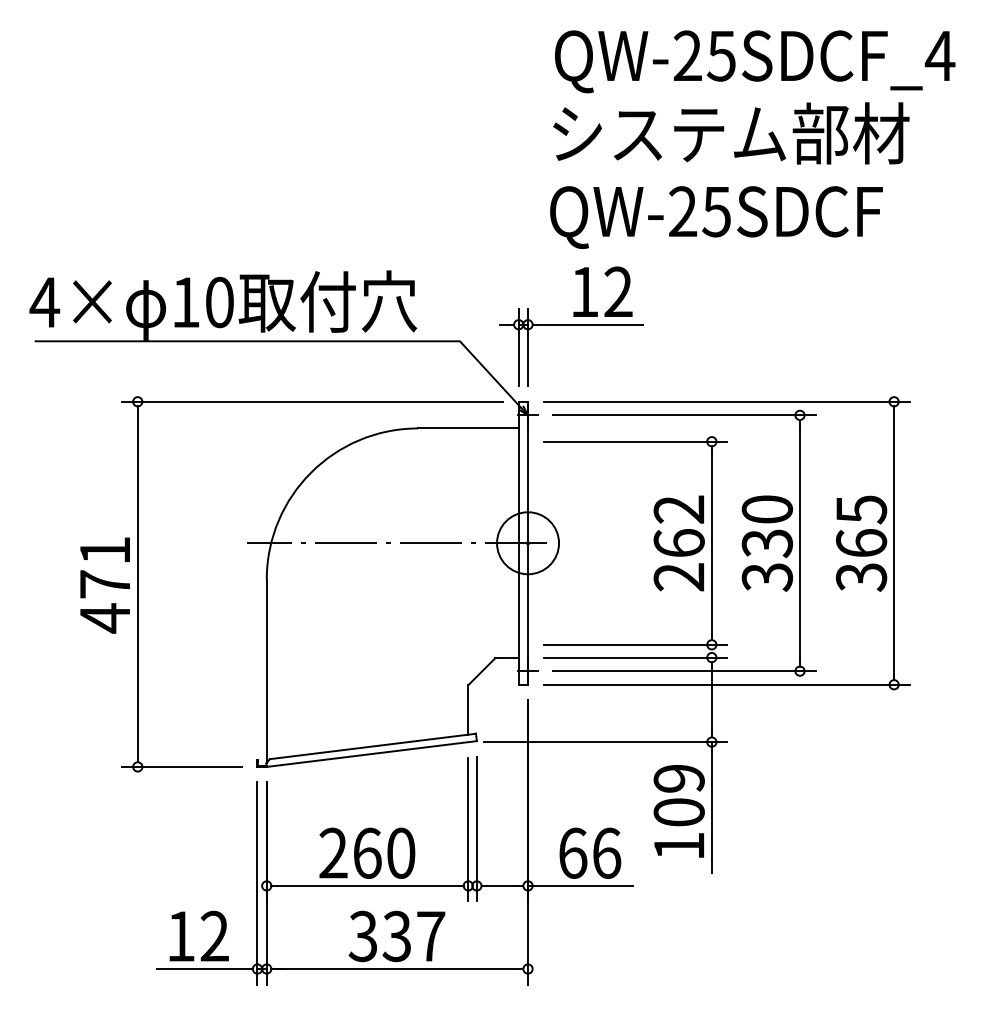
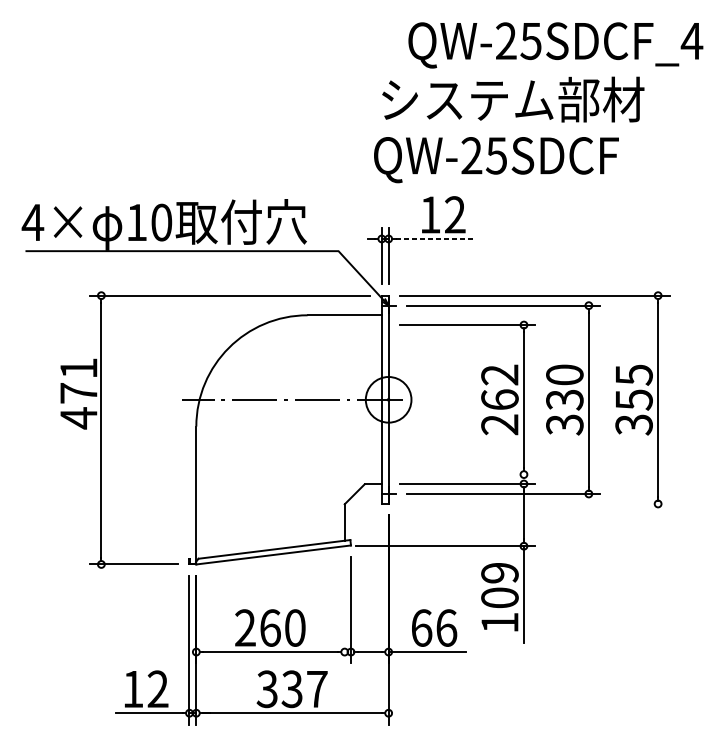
text: (731, 133) -> (513, 99), moved
text: (716, 217) -> (496, 160), moved
line: (589, 324) -> (433, 238), solid -> dashed
text: (861, 543) -> (634, 399), 365 -> 355
text: (104, 585) -> (78, 394), moved
line: (635, 644) -> (467, 474), removed
line: (726, 684) -> (534, 503), removed
line: (468, 829) -> (344, 610), removed

